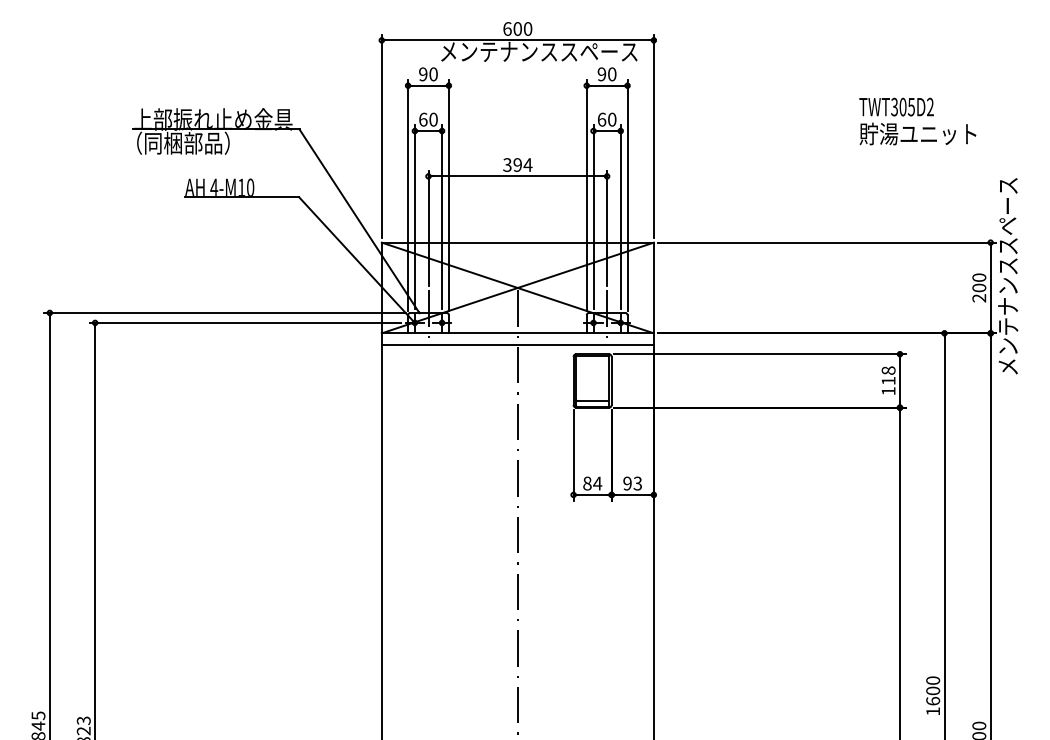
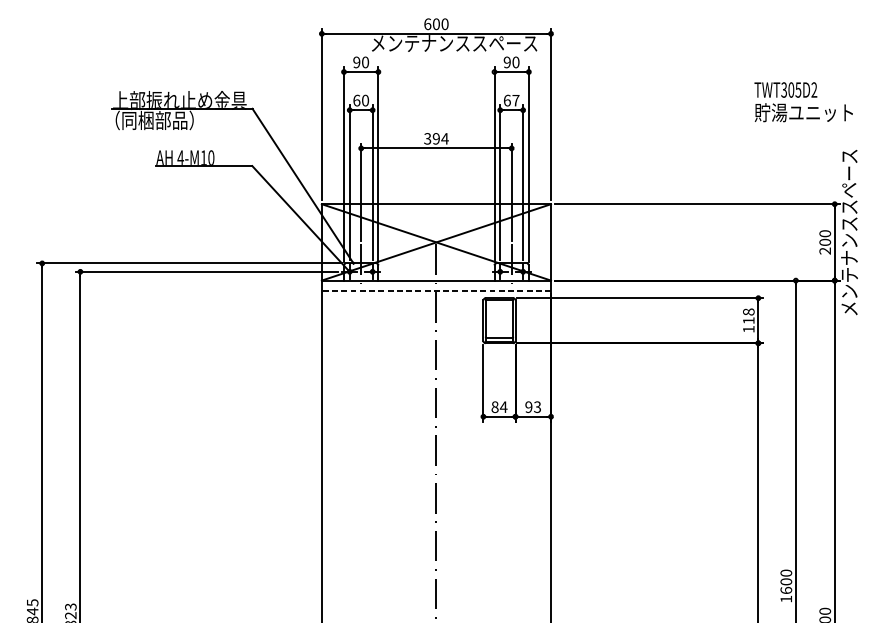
text: (612, 119) -> (516, 100), 60 -> 67
text: (917, 121) -> (803, 102), moved
line: (517, 345) -> (436, 290), solid -> dashed

